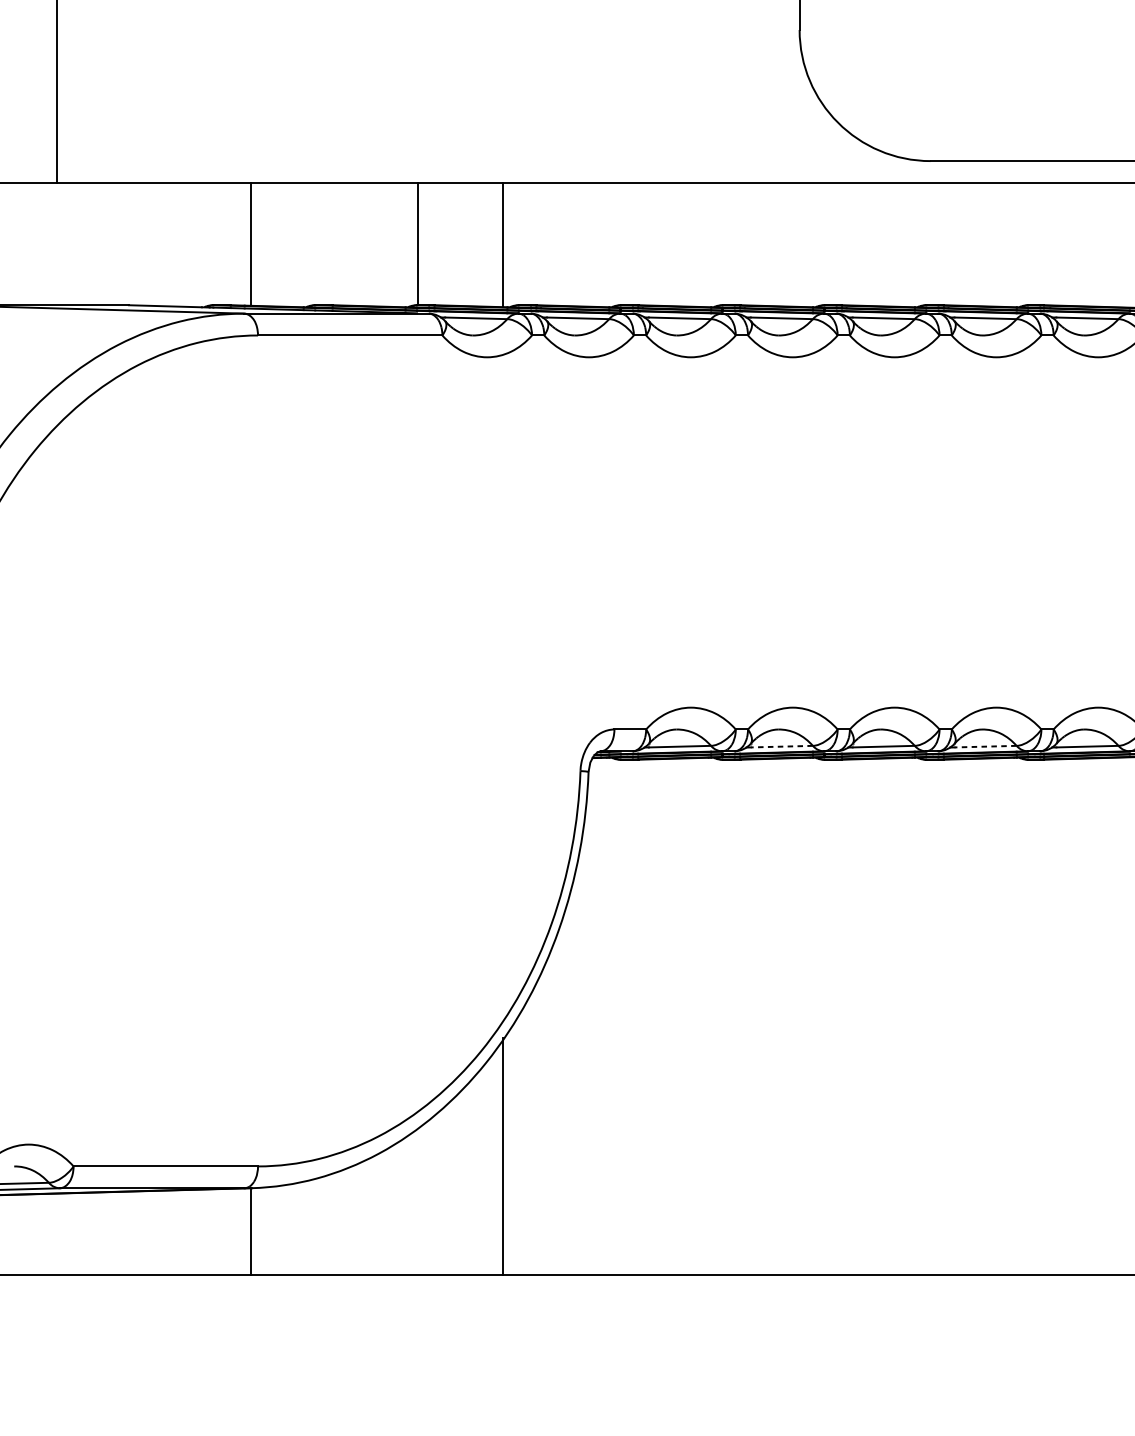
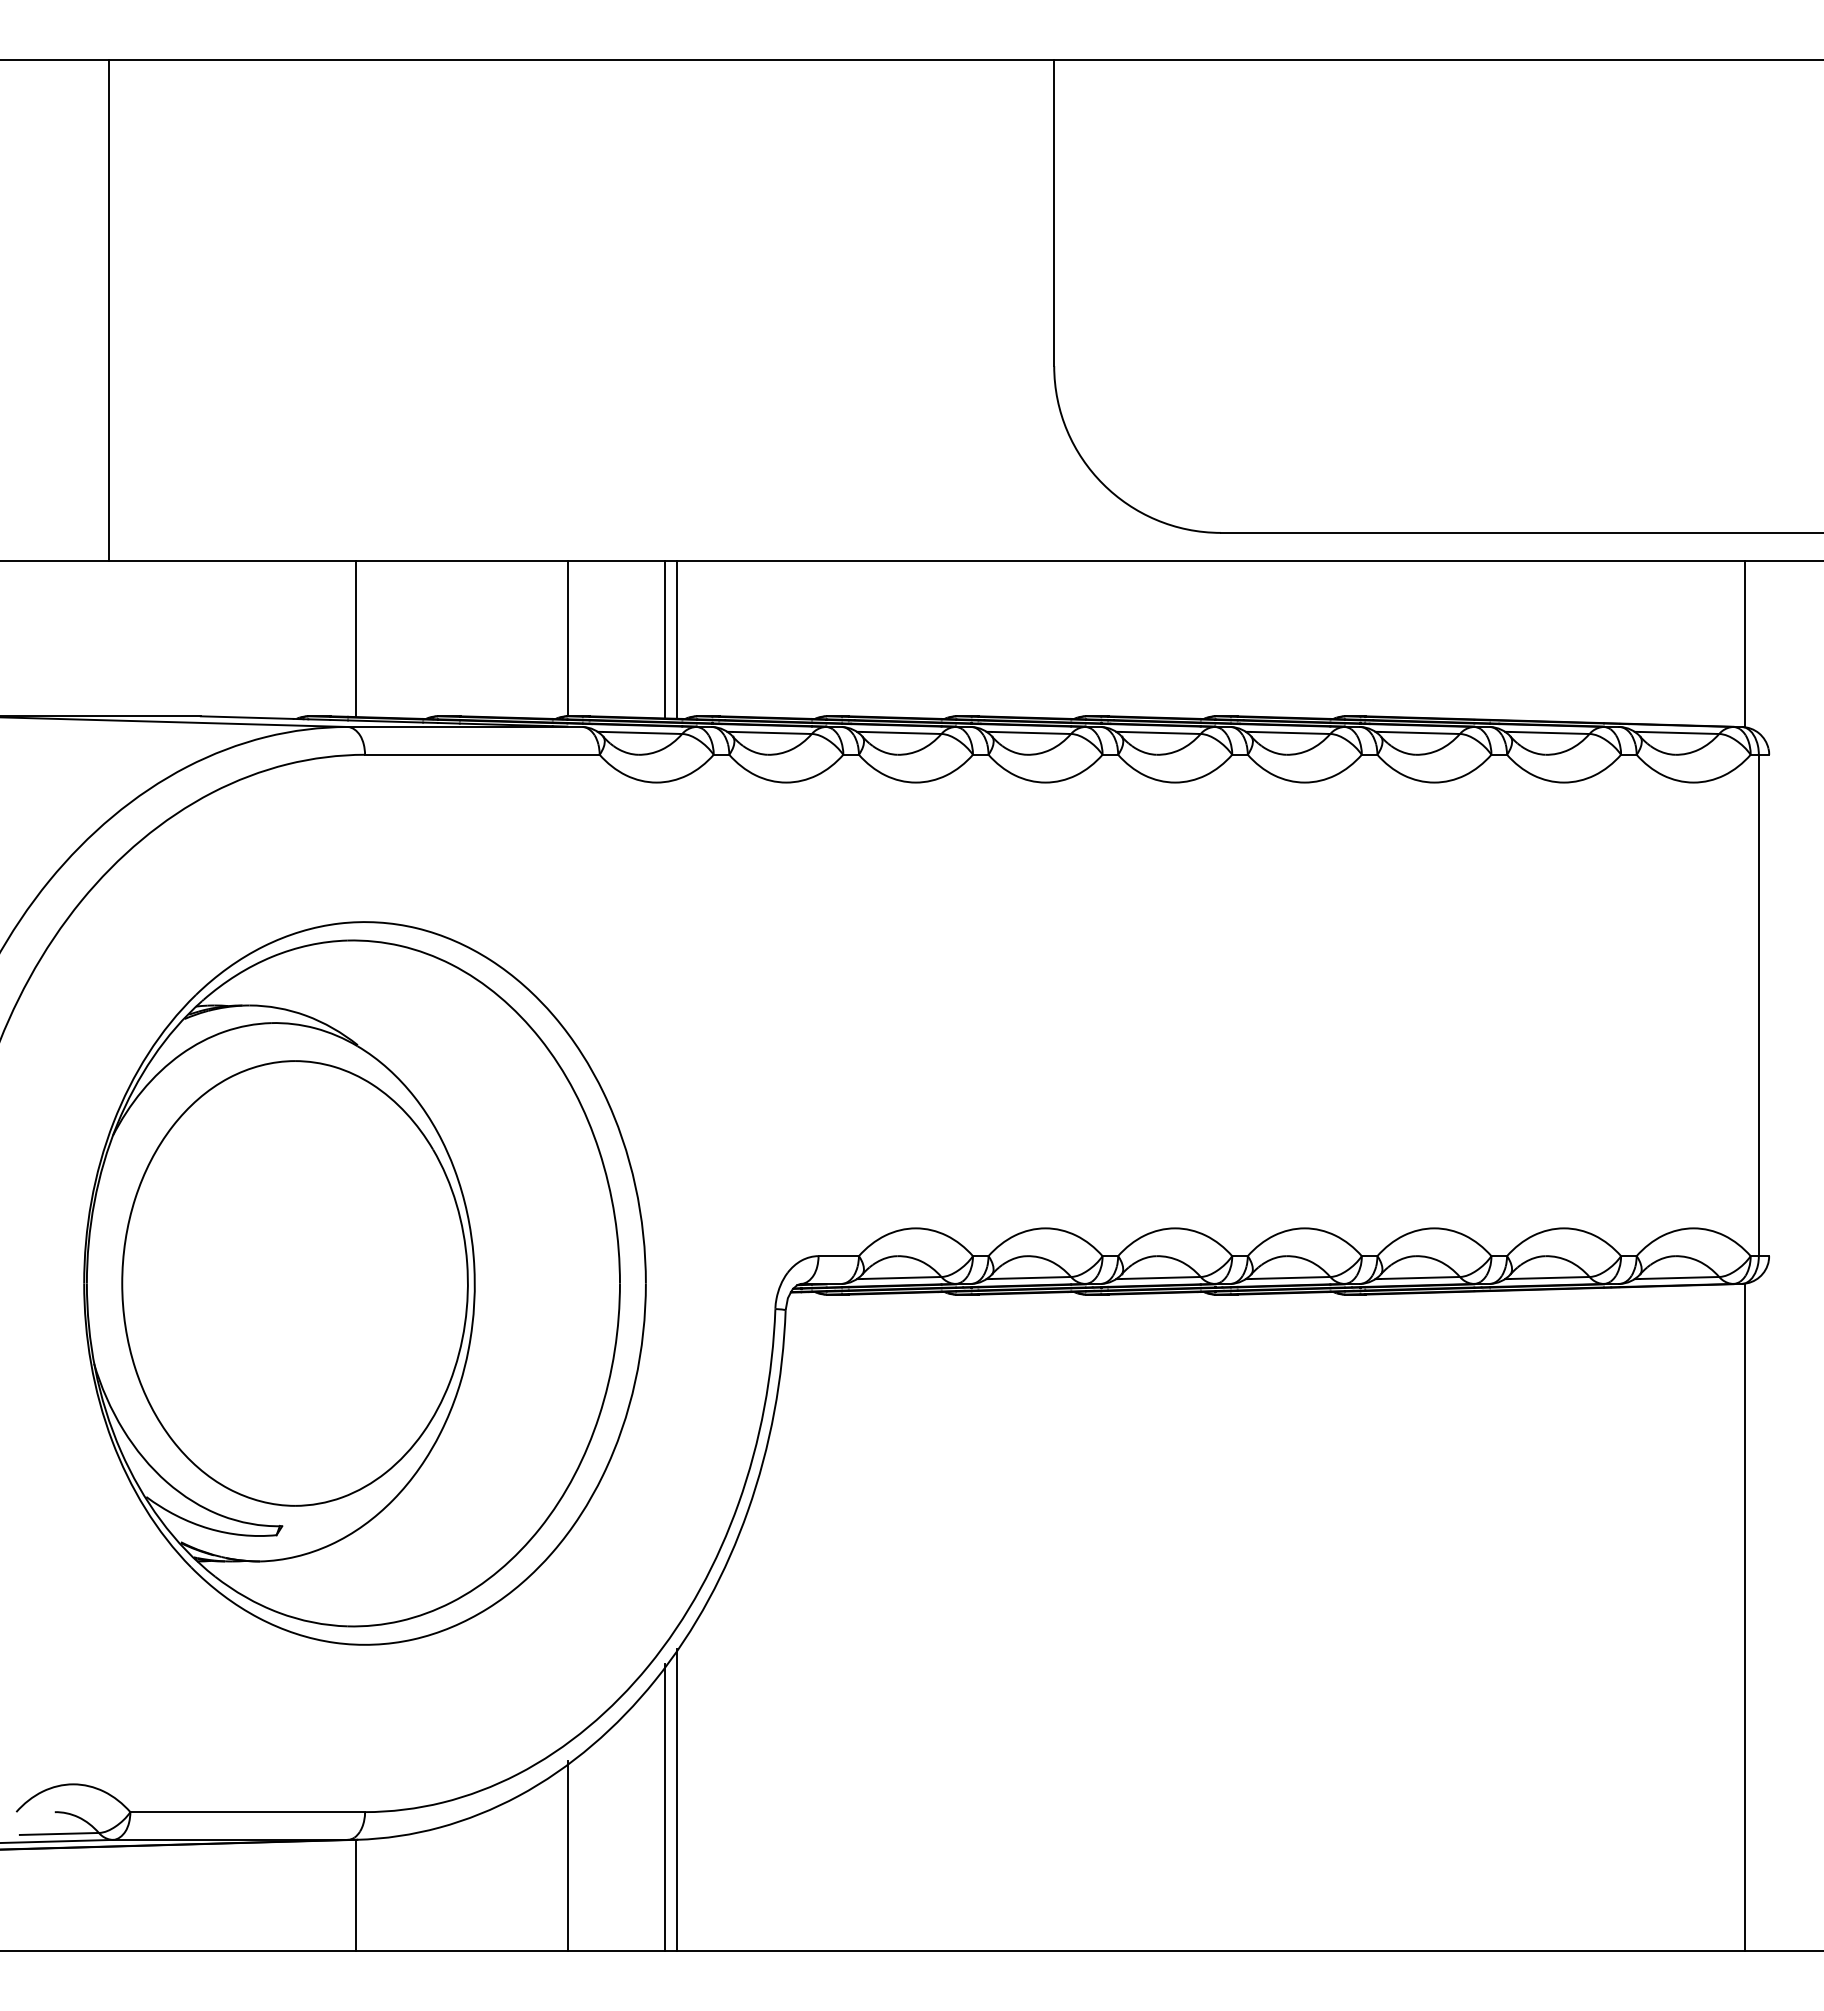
line: (494, 244) -> (665, 639), added
line: (781, 746) -> (1031, 1277), dashed -> solid
line: (985, 746) -> (1290, 1277), dashed -> solid
part: (257, 750) -> (364, 1283), added
line: (494, 1162) -> (665, 1806), added
line: (417, 1200) -> (568, 1855), added

